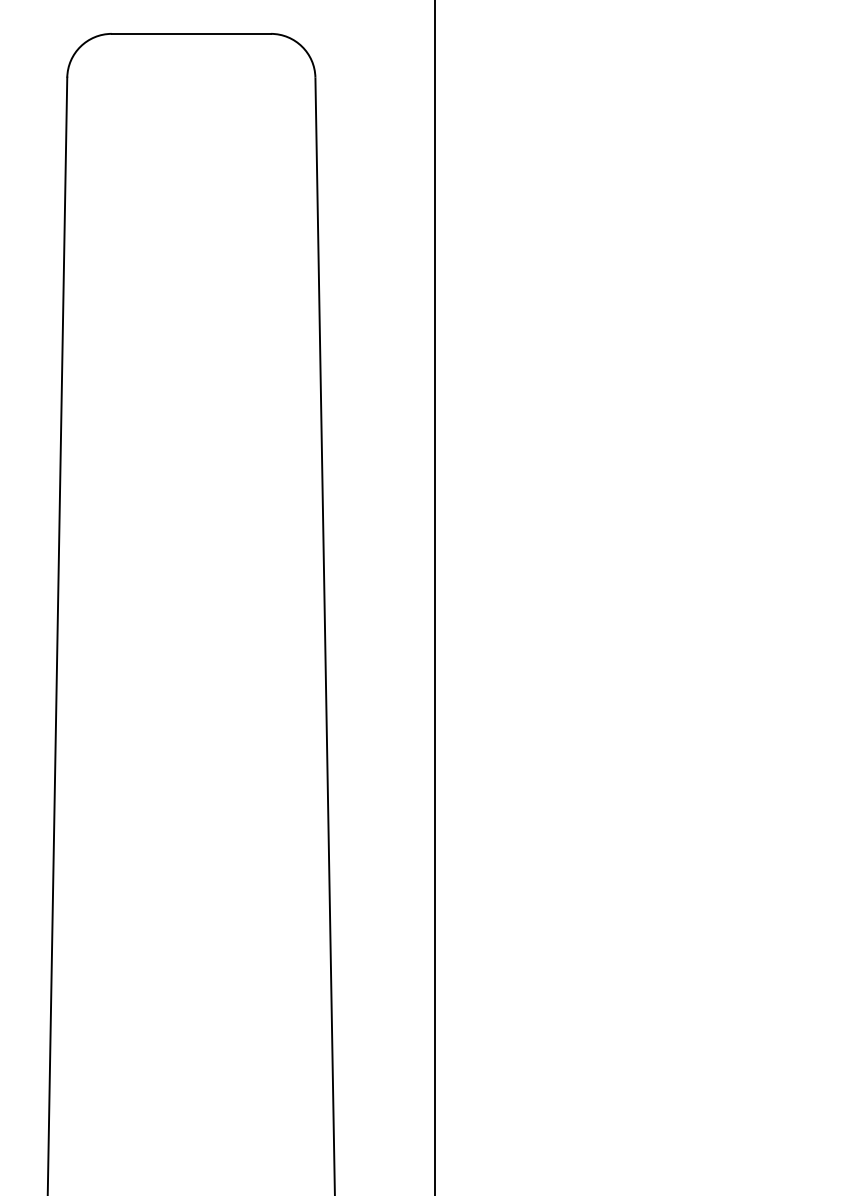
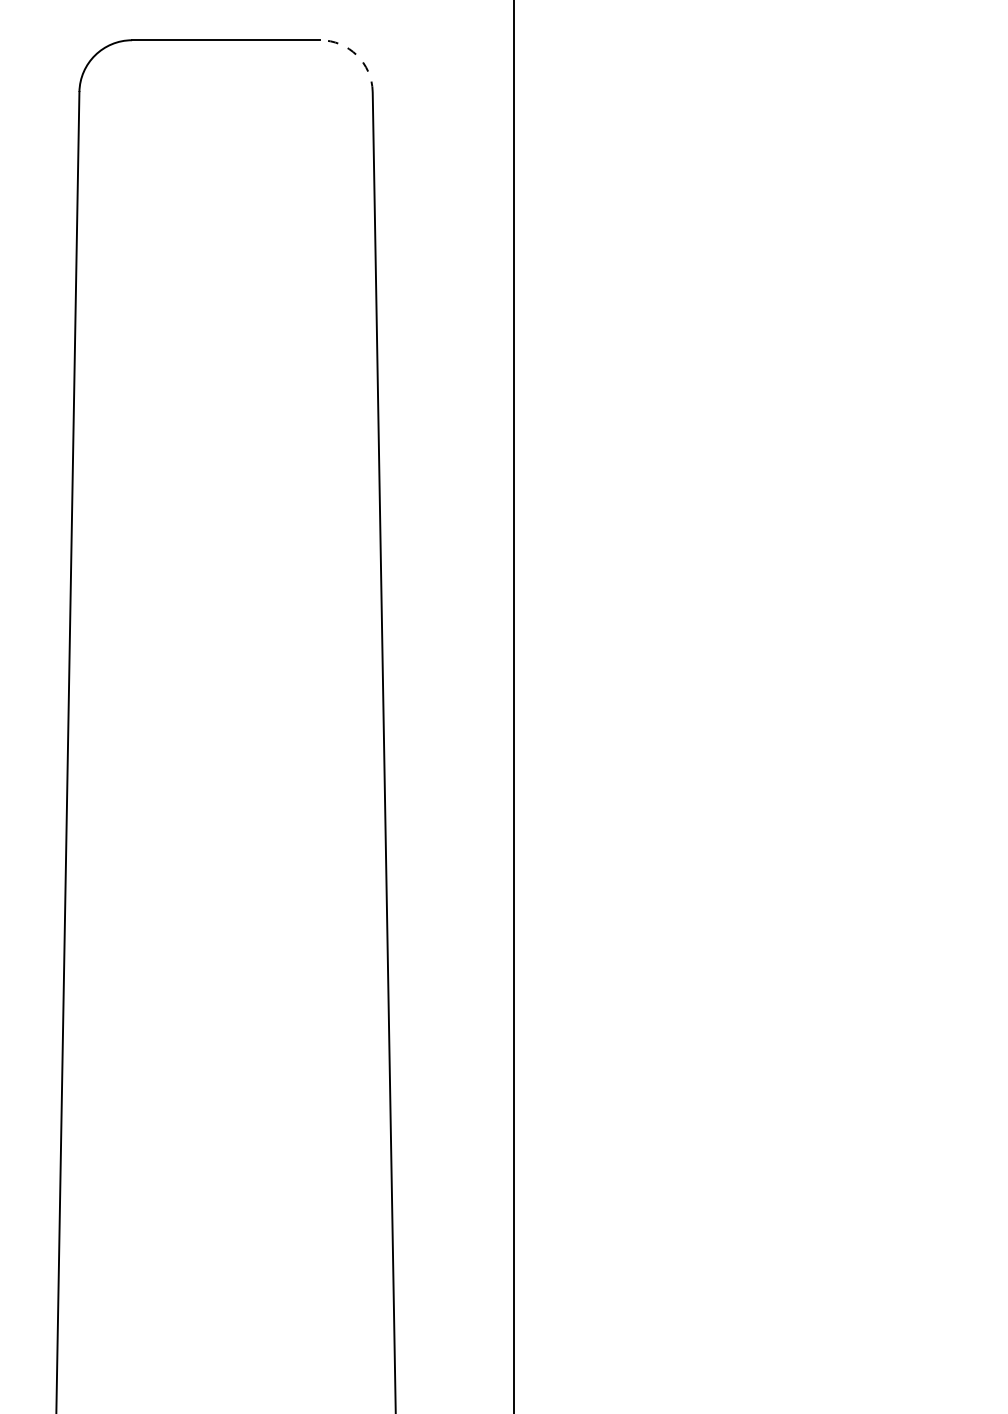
arc: (301, 46) -> (356, 55), solid -> dashed

